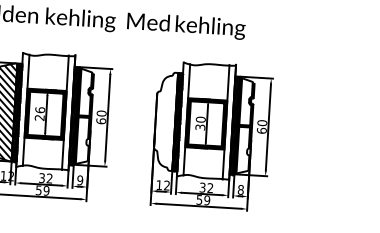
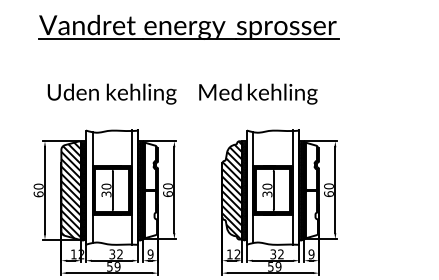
text: (186, 25) -> (258, 93), moved
text: (39, 114) -> (106, 190), 26 -> 30
hatch: (164, 121) -> (231, 190), added
text: (240, 190) -> (311, 254), 8 -> 9

